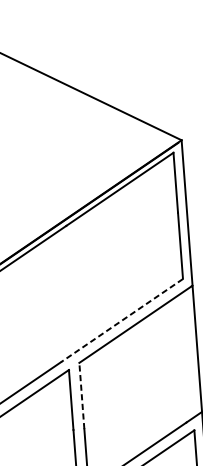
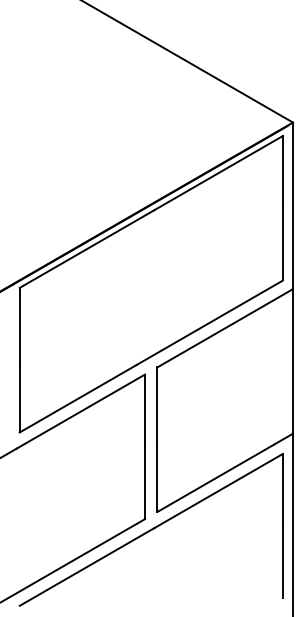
line: (121, 321) -> (209, 323), dashed -> solid
line: (81, 396) -> (157, 405), dashed -> solid

